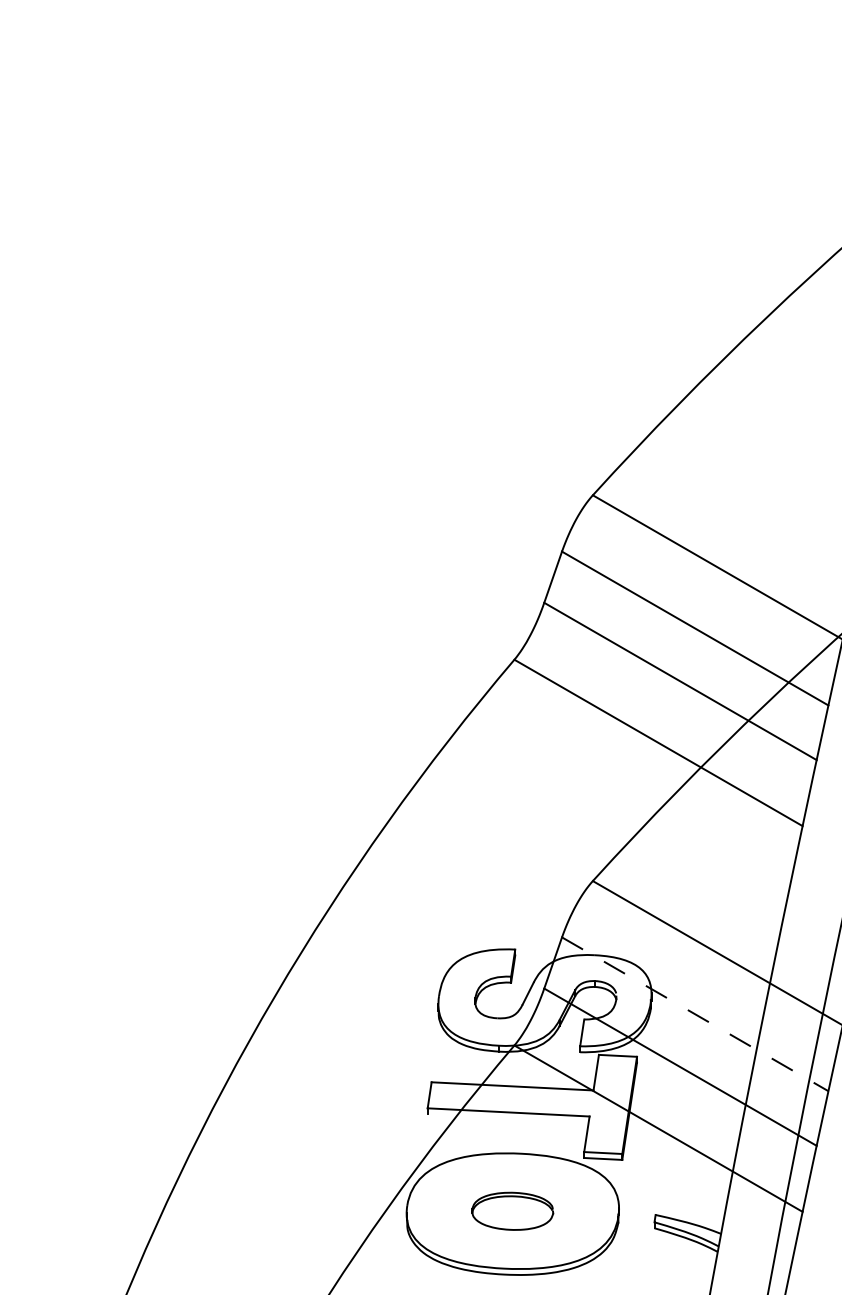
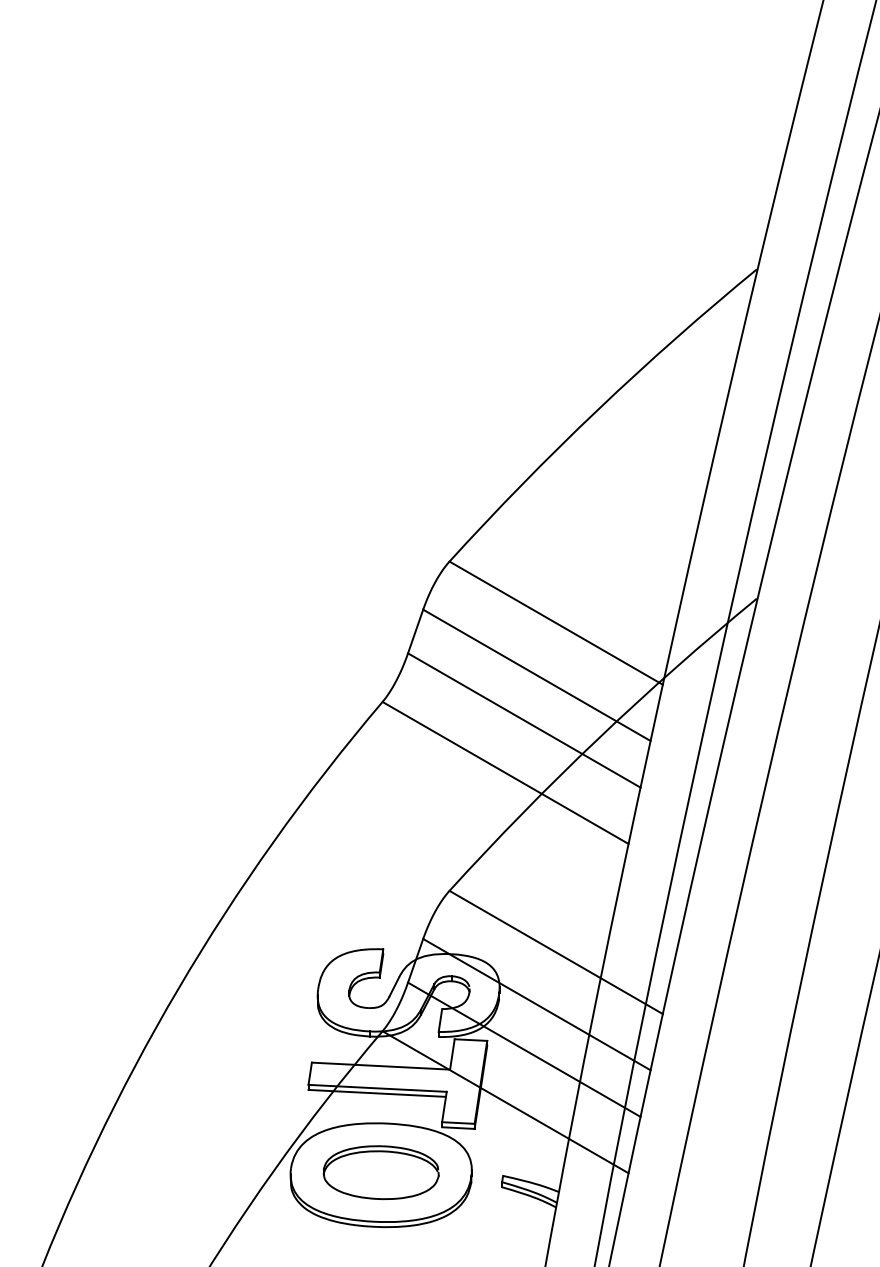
line: (695, 1014) -> (537, 1004), dashed -> solid
line: (507, 1117) -> (376, 1092), added
part: (512, 1210) -> (380, 1172), size x1.67

